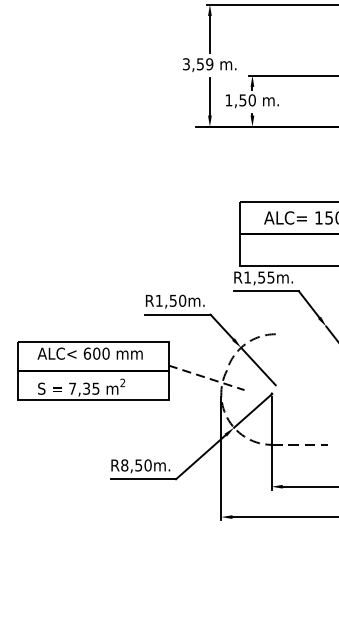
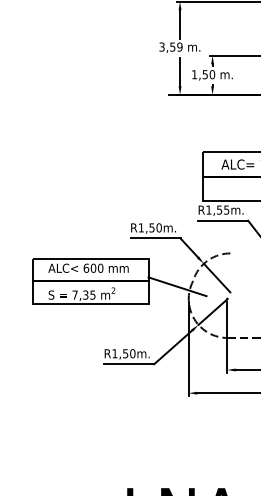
line: (207, 377) -> (178, 286), dashed -> solid
text: (124, 465) -> (114, 353), R8,50m. -> R1,50m.

